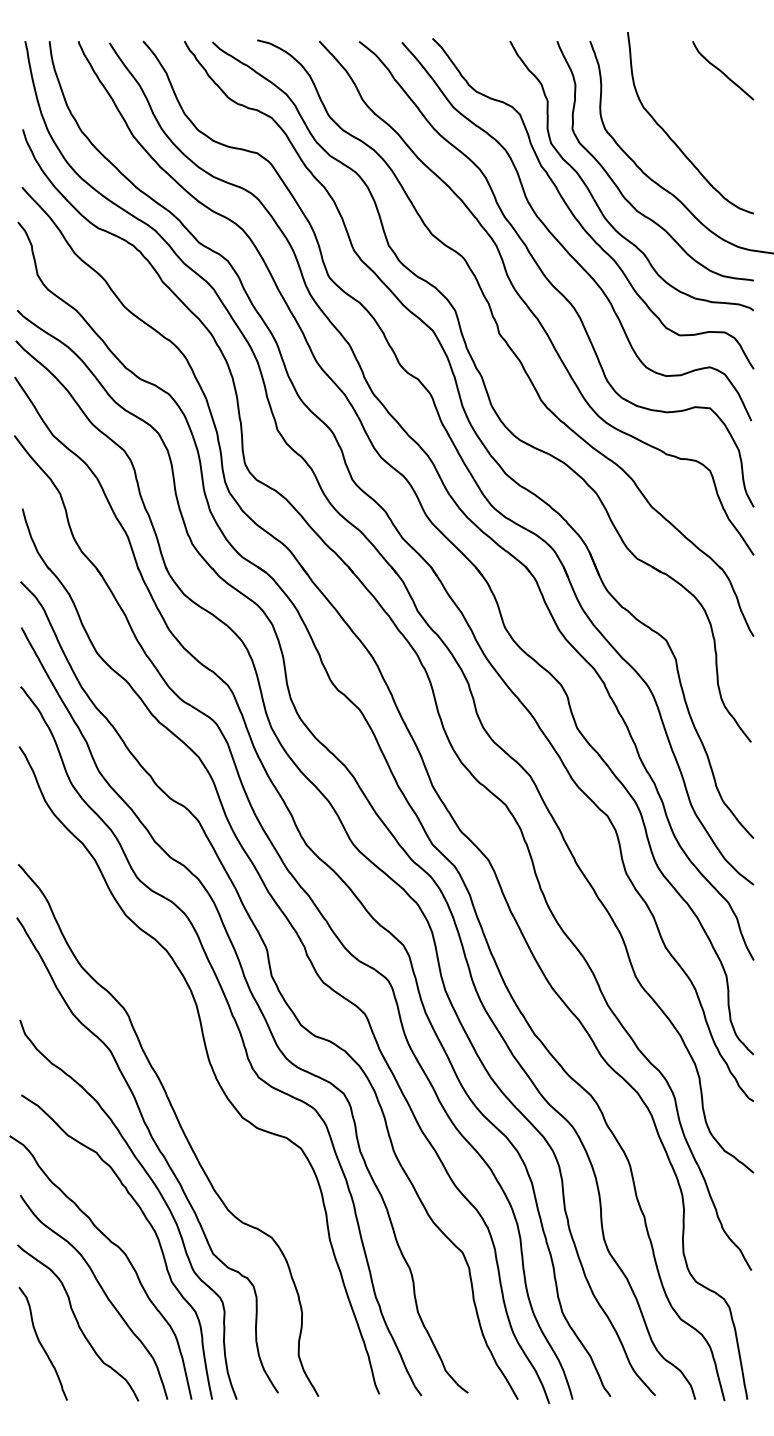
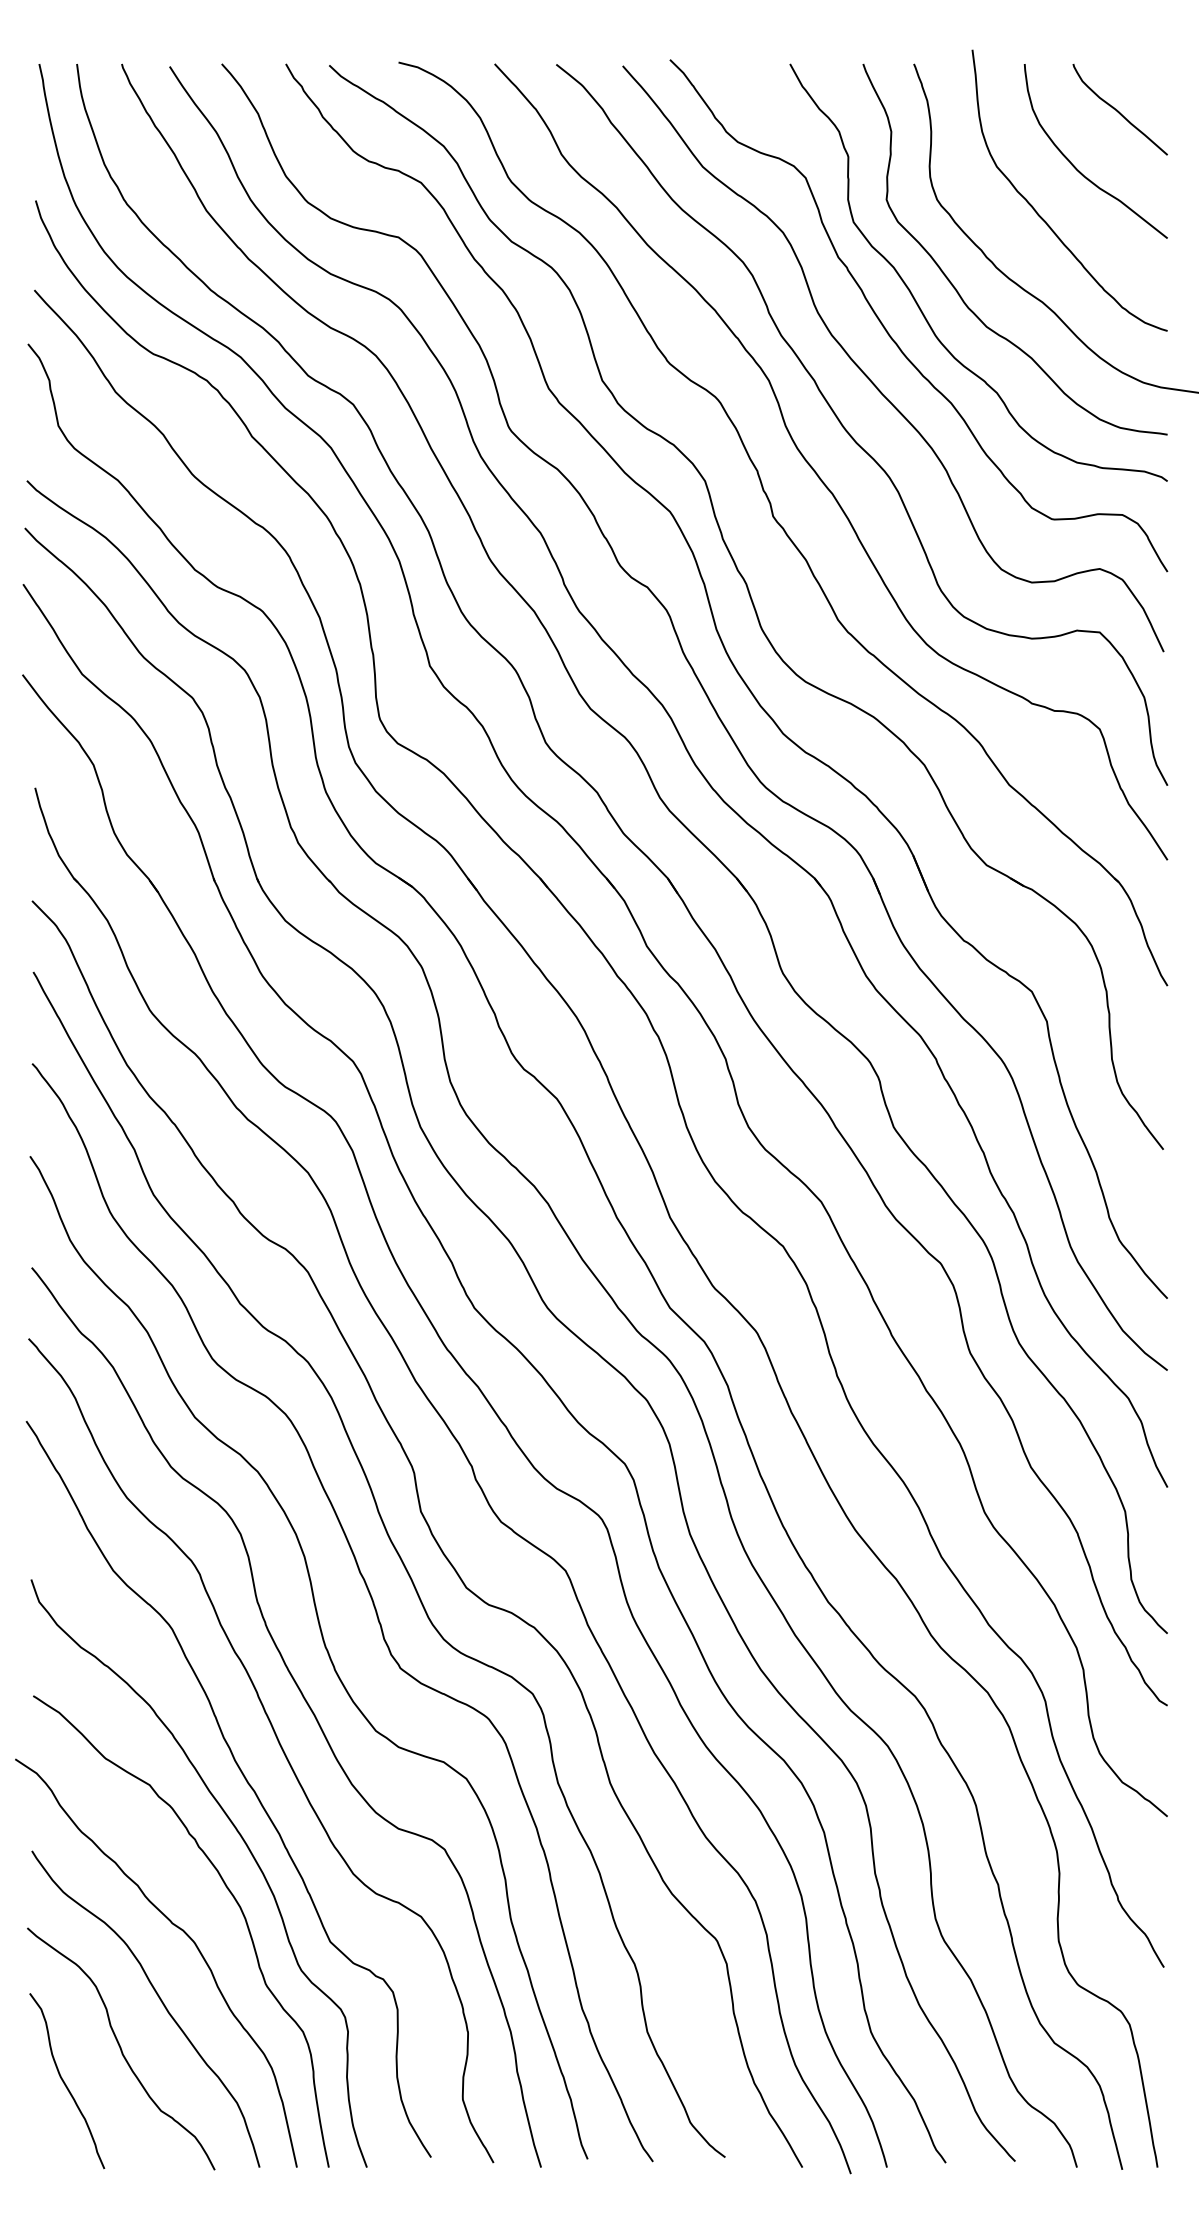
curve: (693, 105) -> (1074, 163), added
curve: (198, 1102) -> (307, 1707), added

